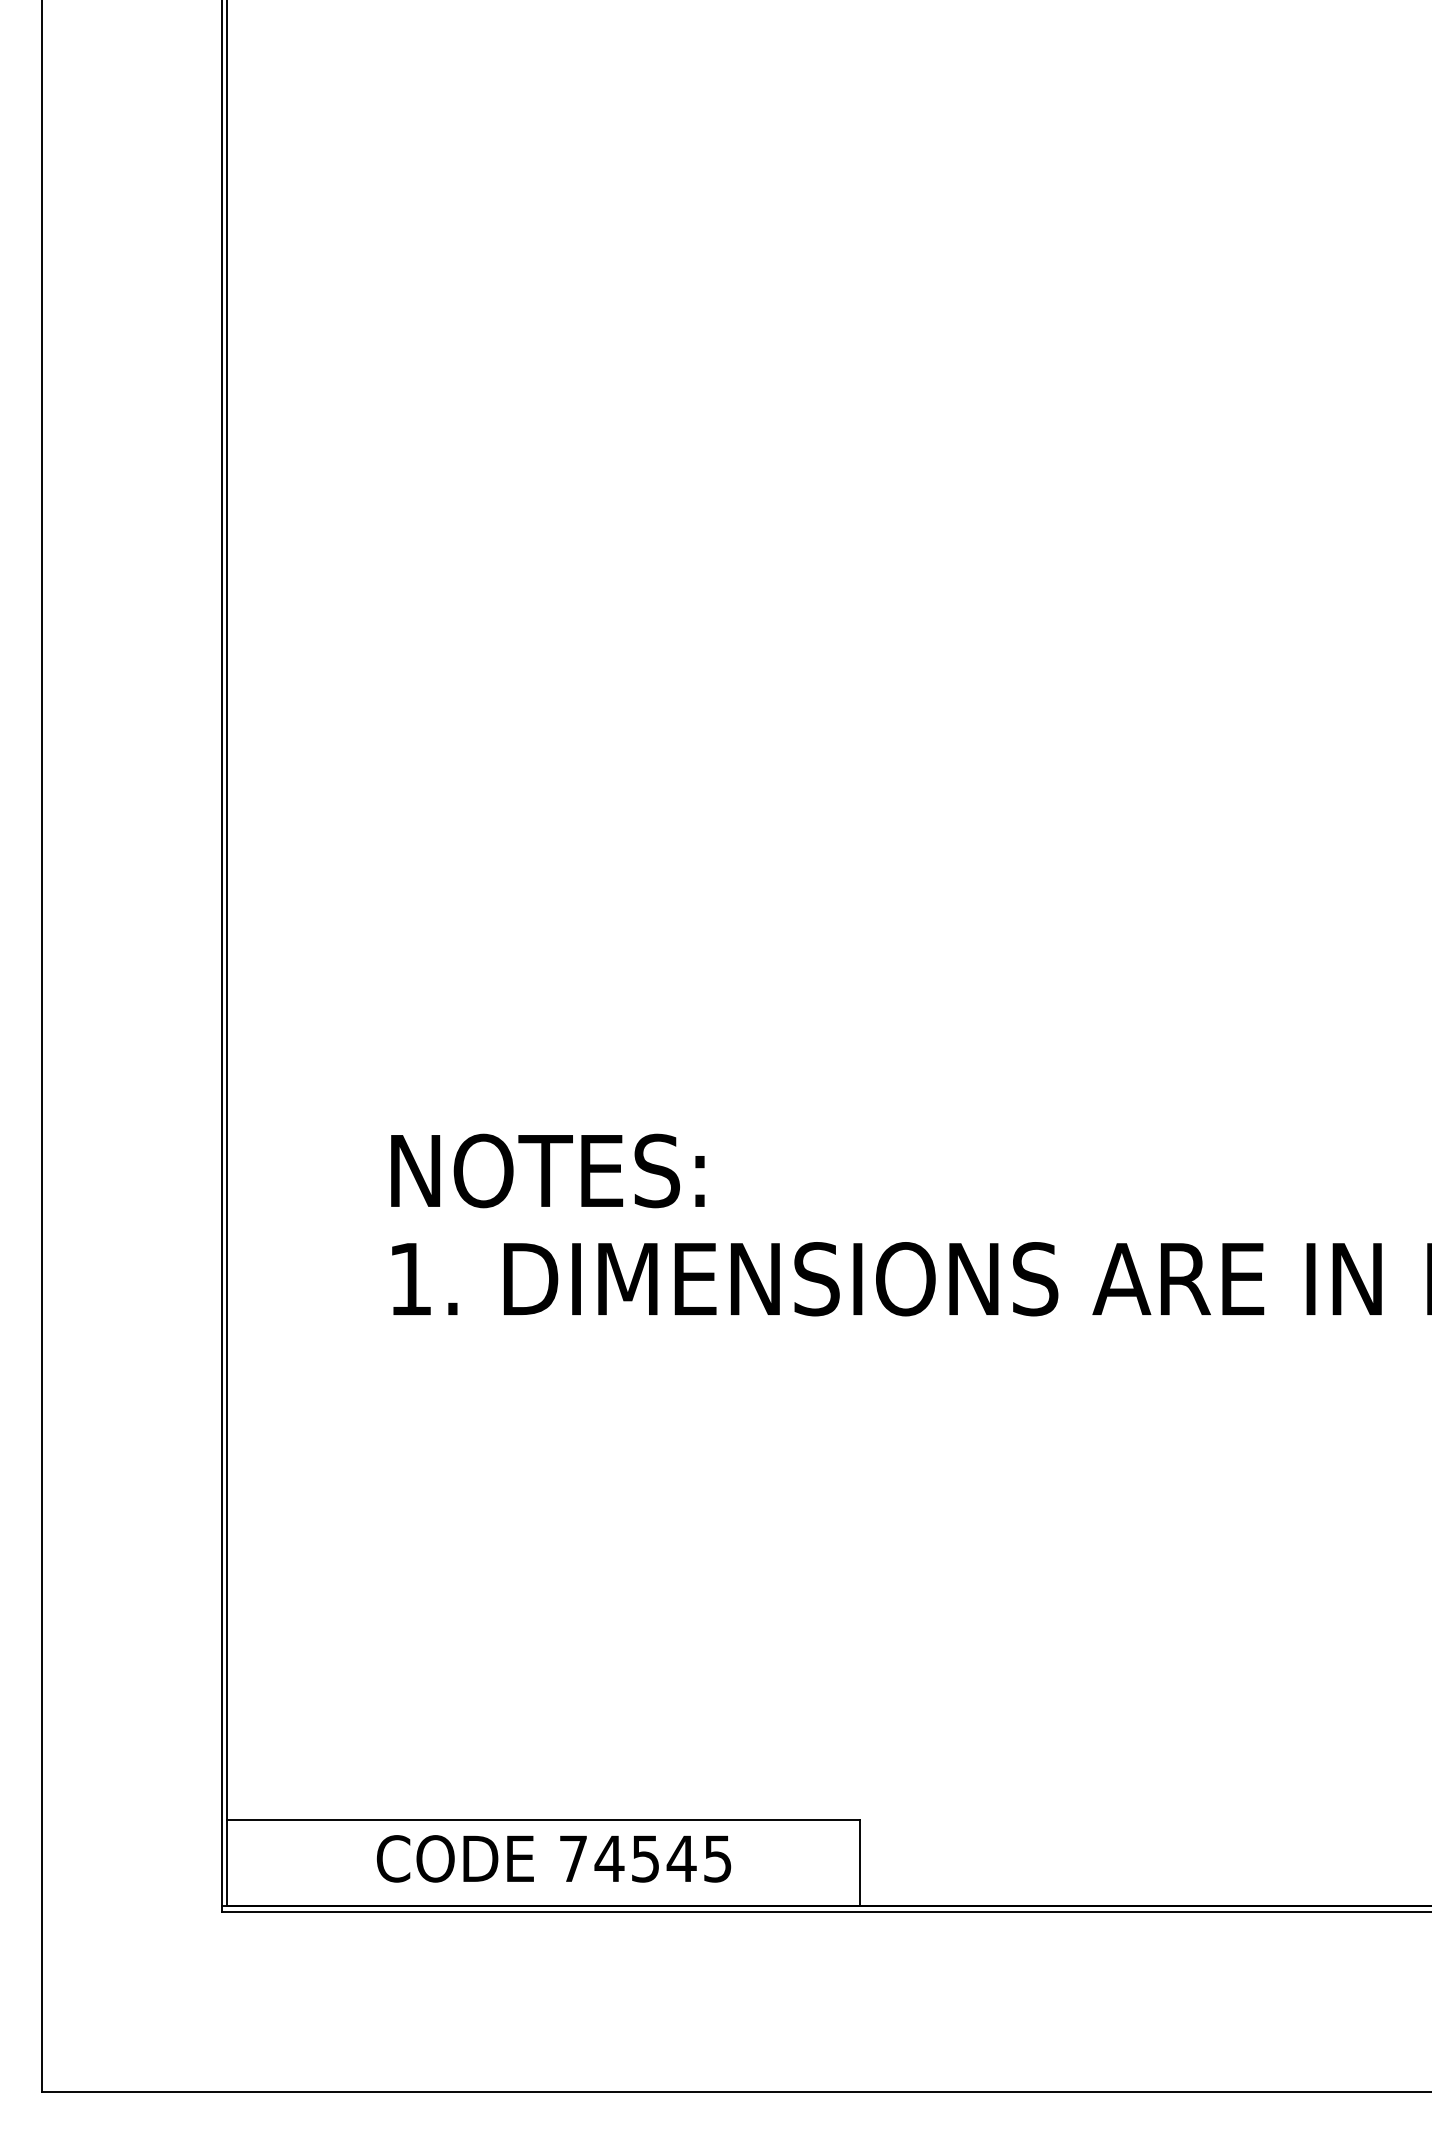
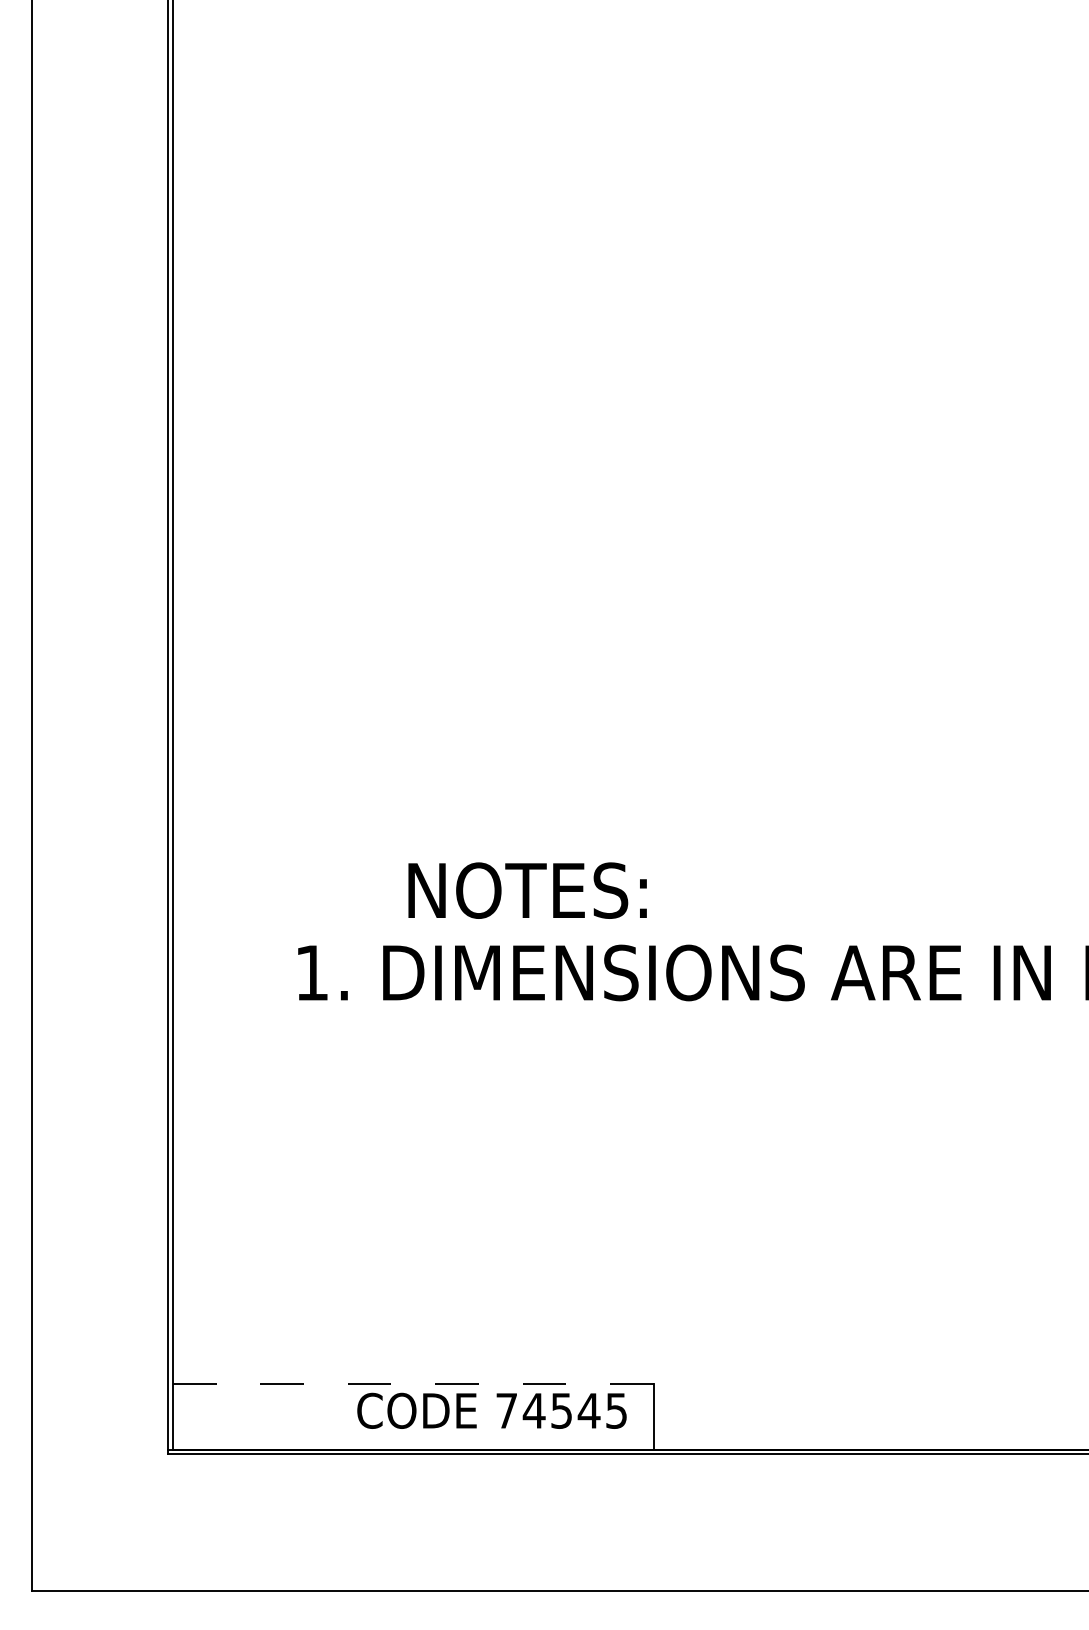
text: (547, 1170) -> (527, 890), moved
line: (544, 1820) -> (414, 1384), solid -> dashed
text: (554, 1858) -> (492, 1410), moved

